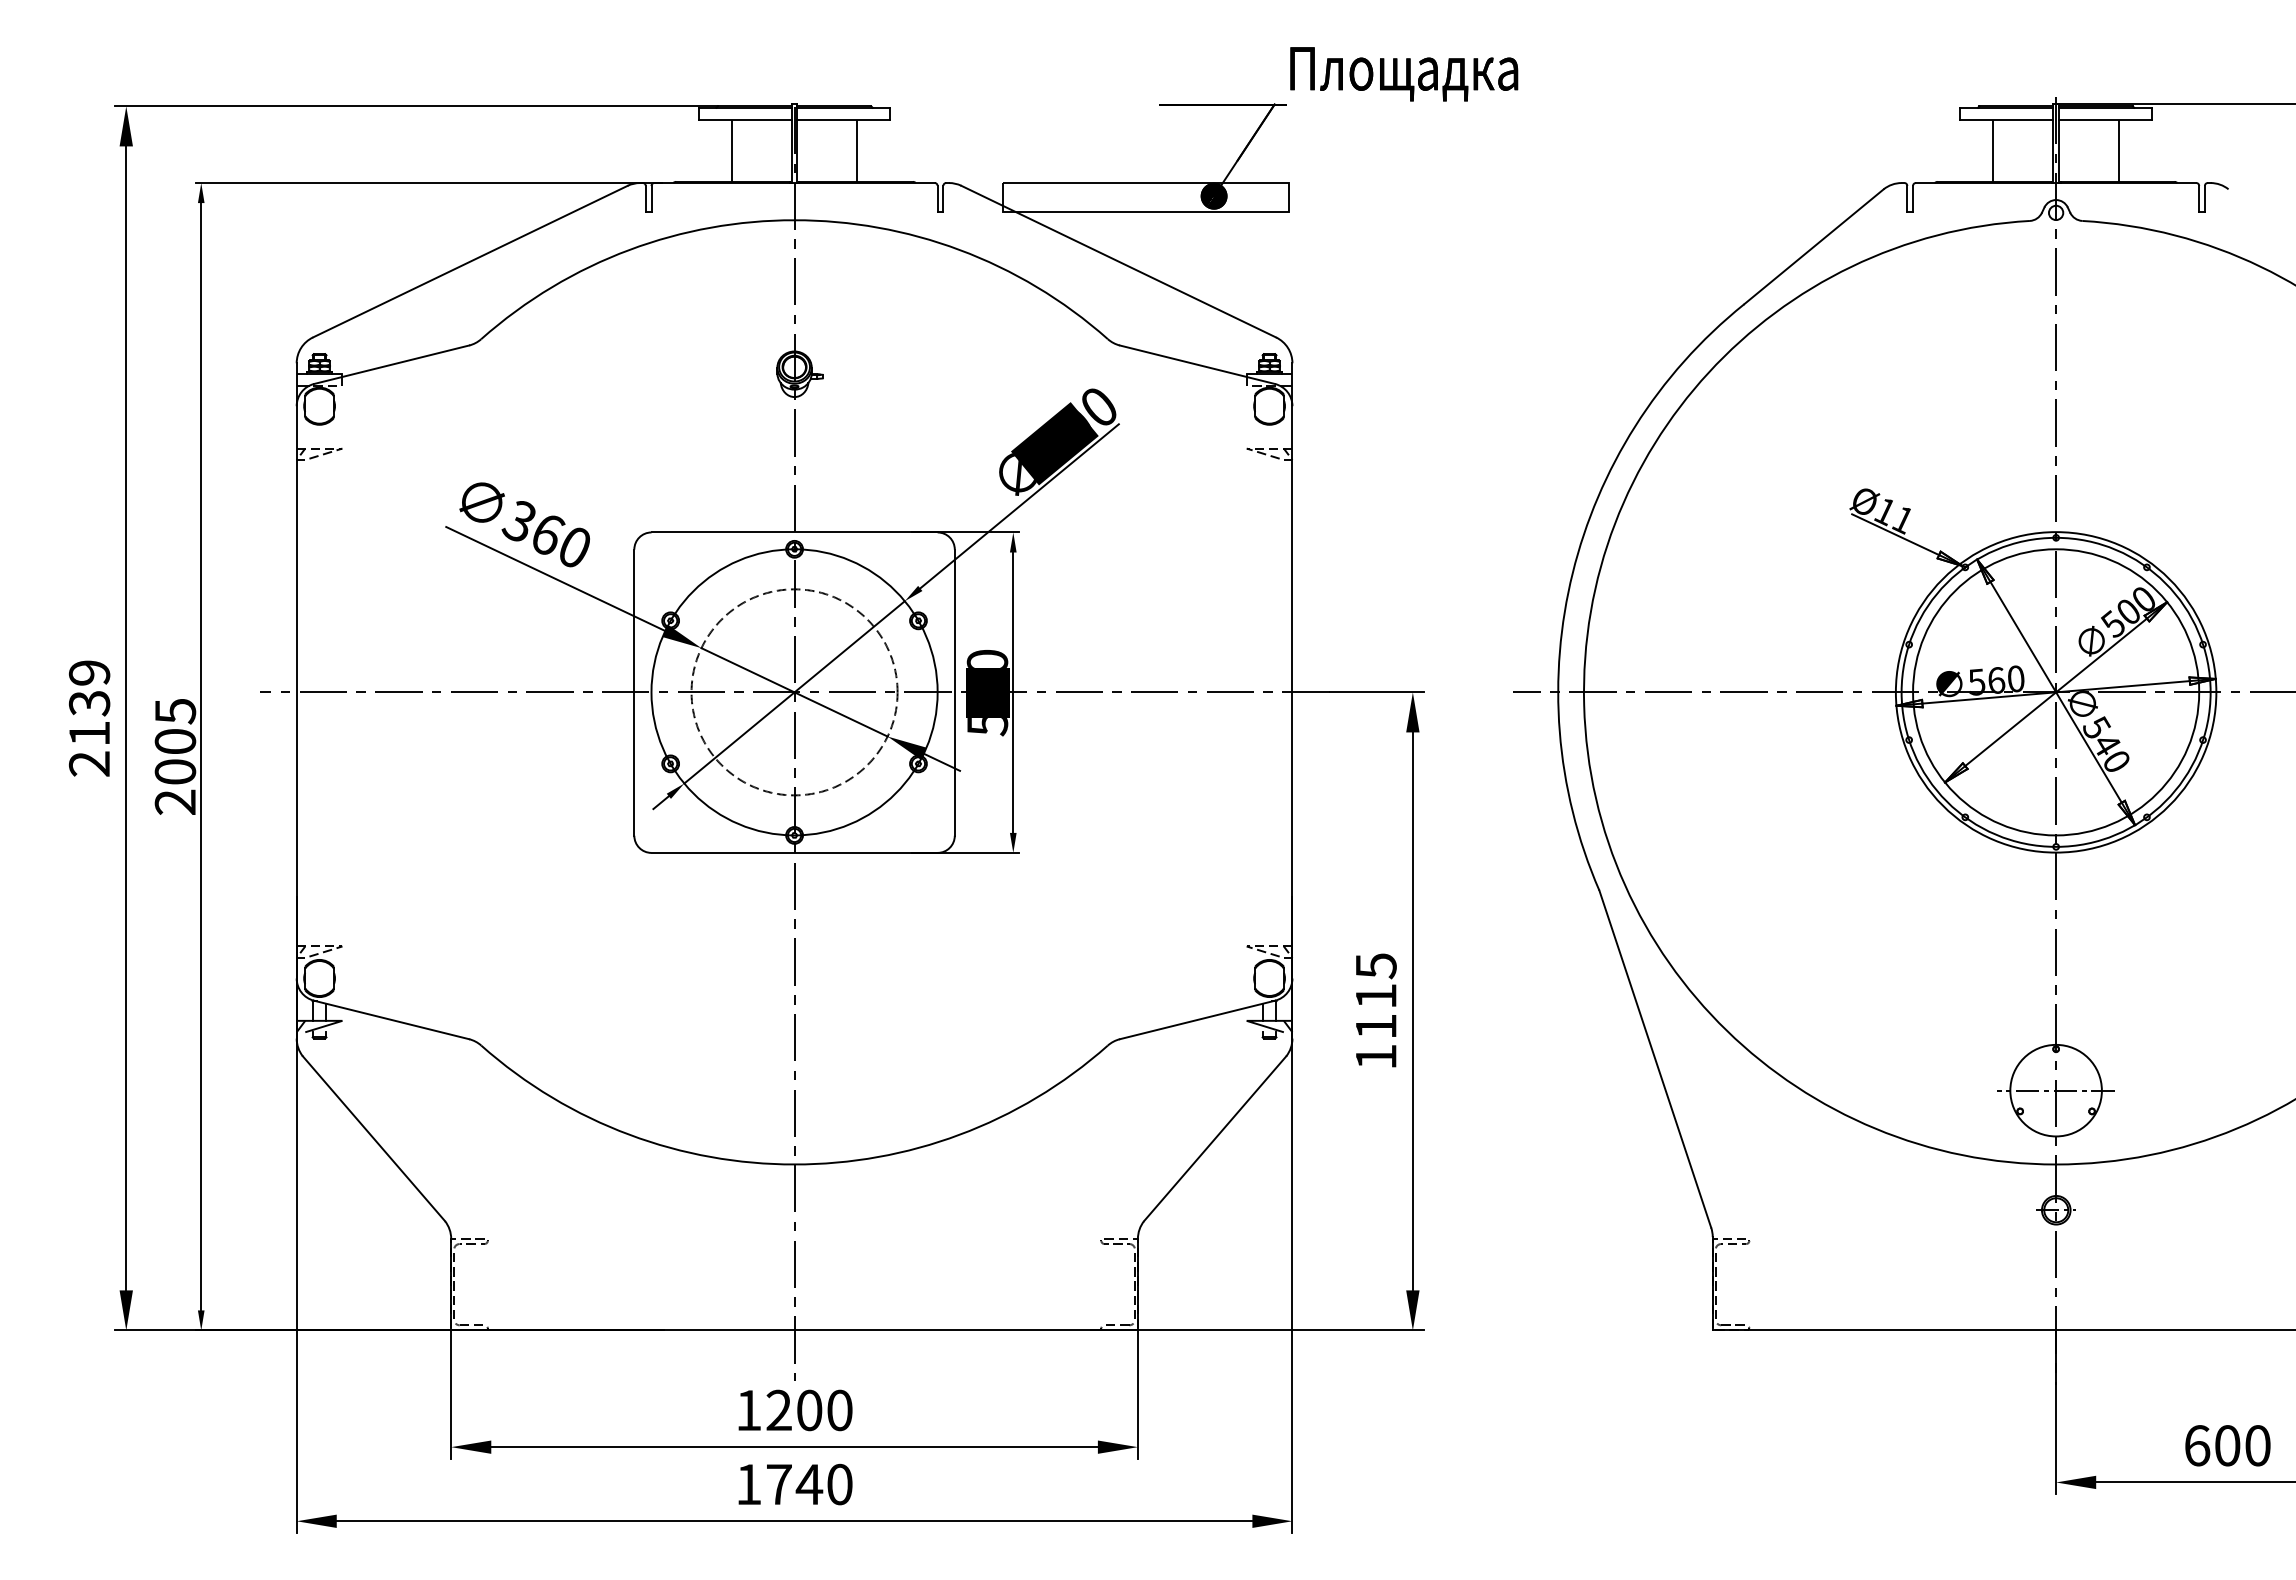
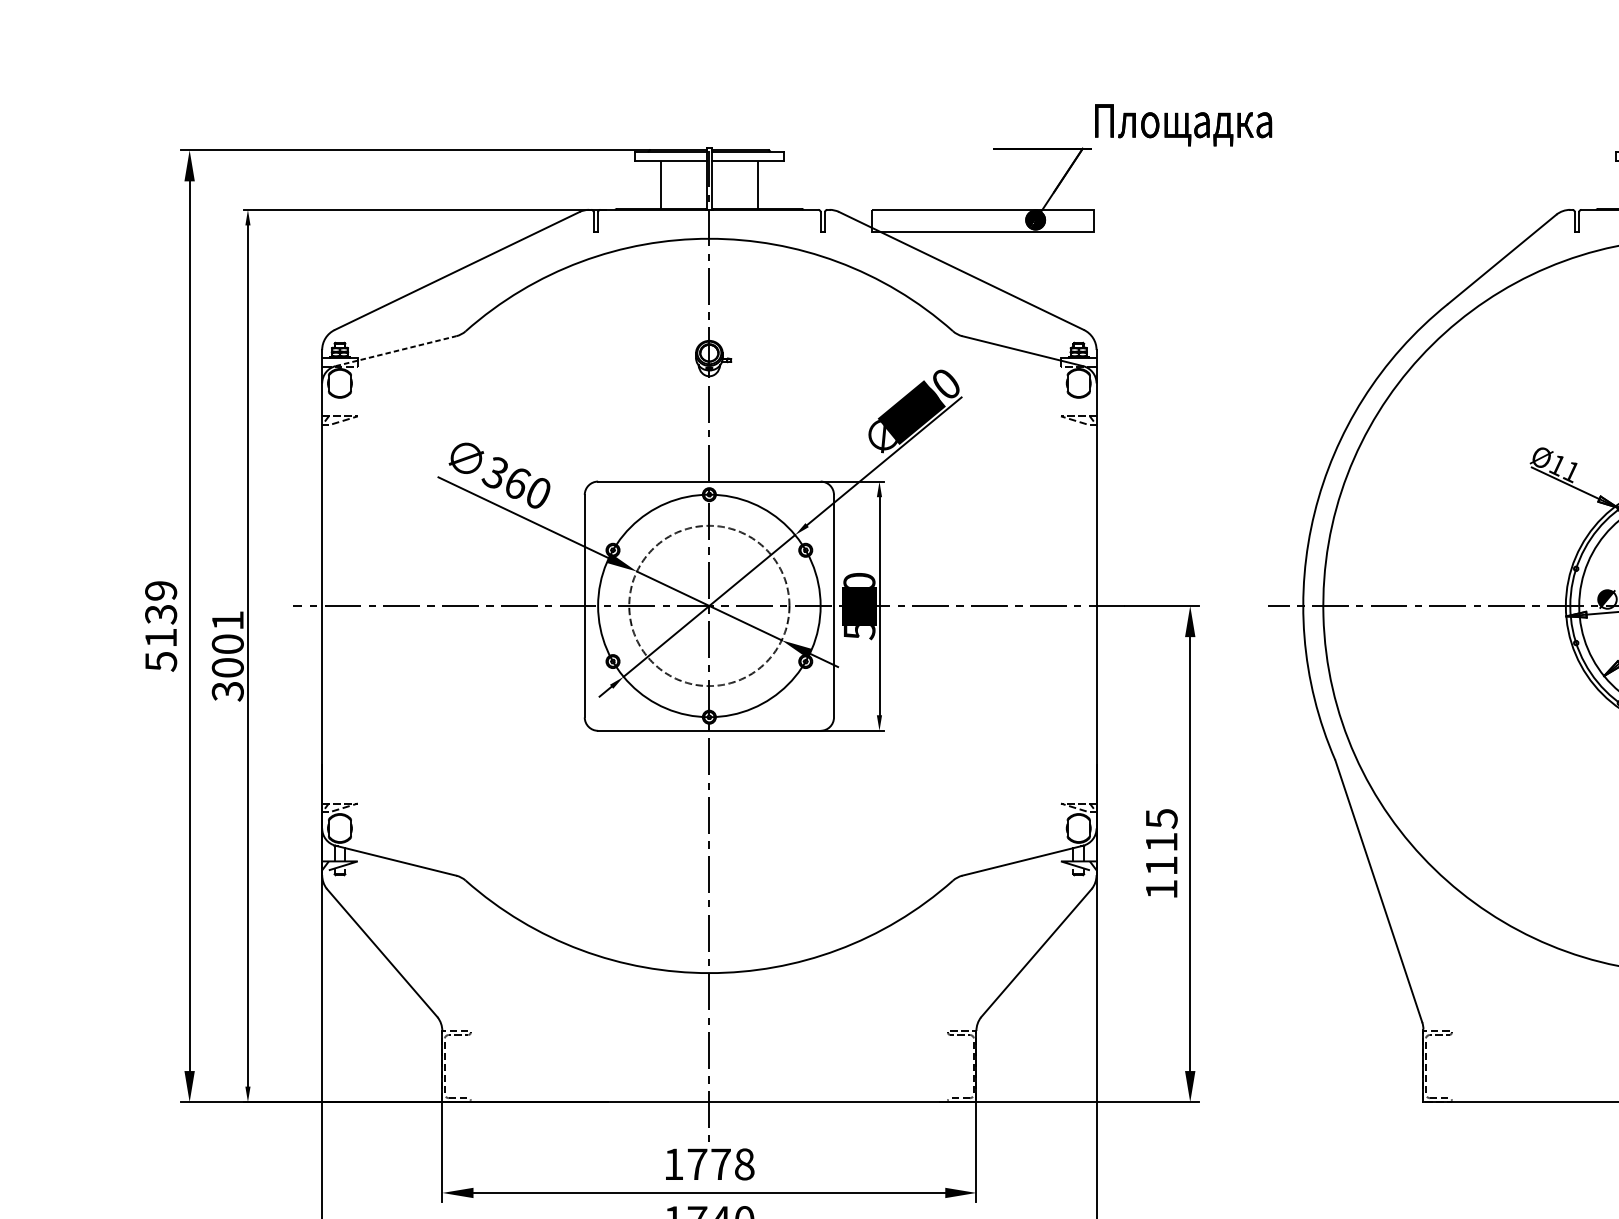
line: (391, 364) -> (395, 350), solid -> dashed
text: (175, 757) -> (227, 656), 2005 -> 3001
text: (89, 764) -> (161, 662), 2139 -> 5139
text: (809, 1410) -> (720, 1164), 1200 -> 1778

